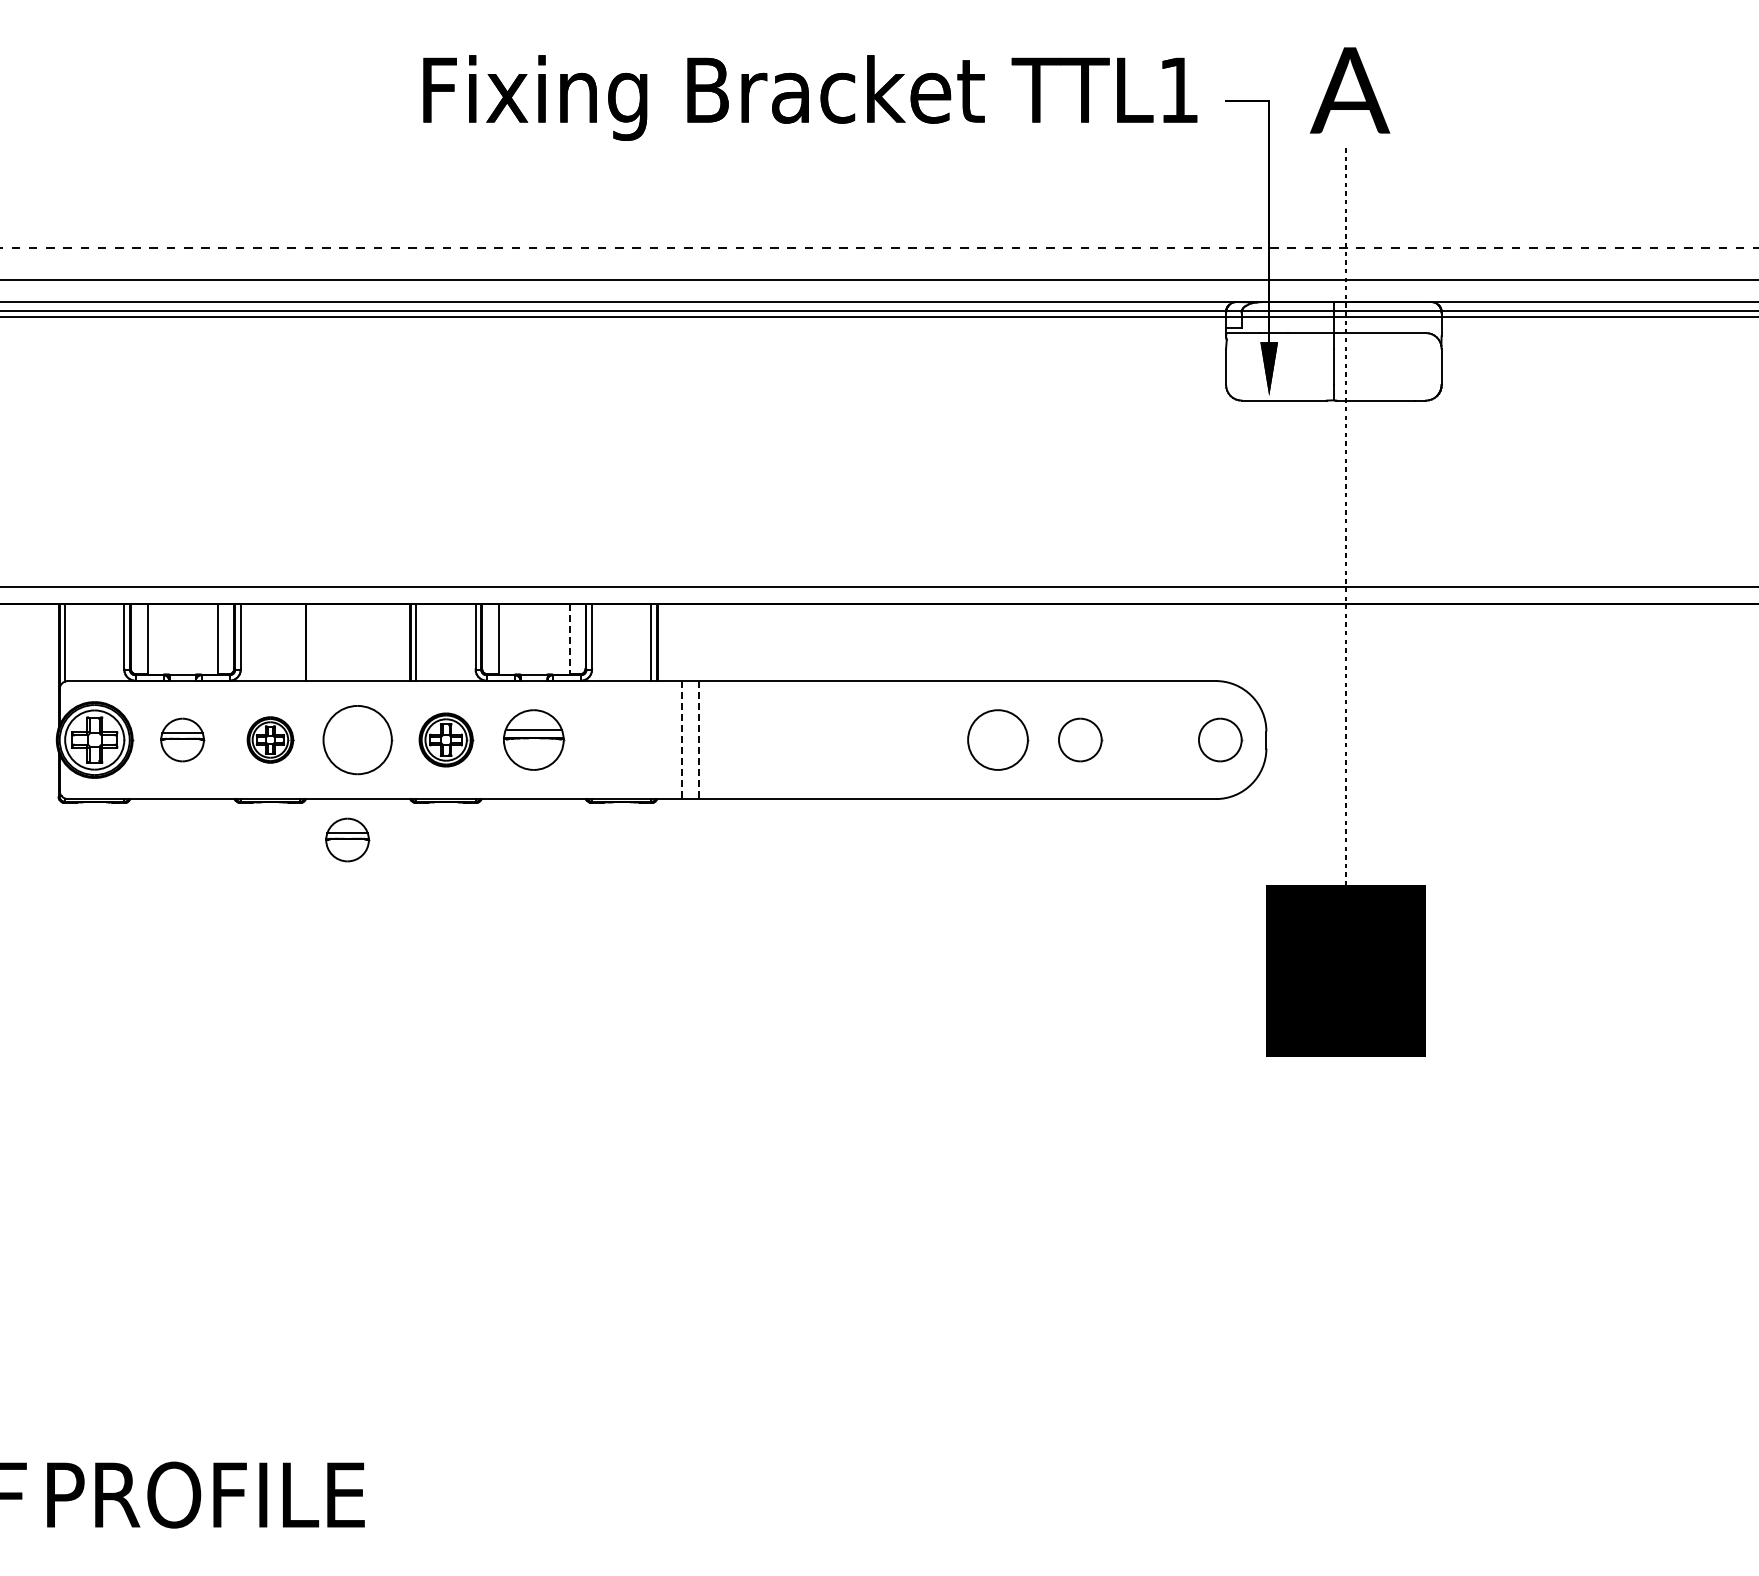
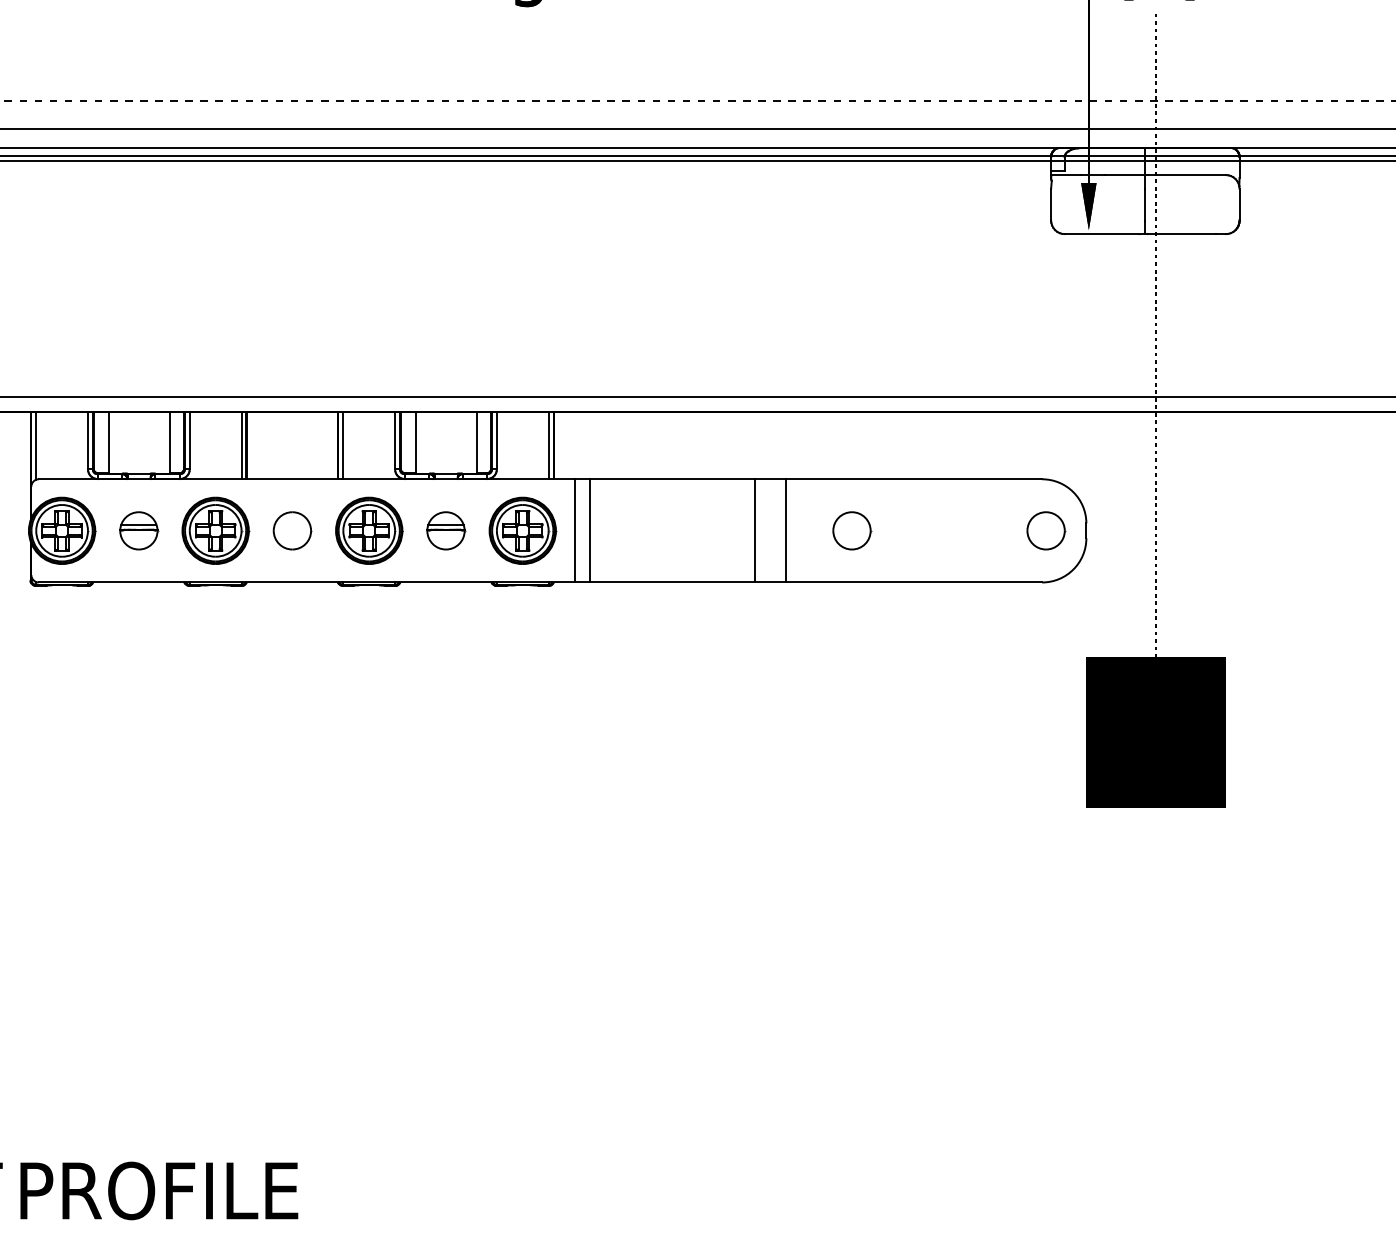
line: (569, 639) -> (477, 442), dashed -> solid
line: (299, 642) -> (241, 445), added
part: (270, 739) -> (215, 530), size x1.67
part: (358, 739) -> (292, 530), size x0.62
part: (446, 739) -> (369, 530), size x1.43
part: (533, 739) -> (445, 530), size x0.71
part: (621, 739) -> (522, 530), added
part: (998, 739) -> (852, 530), size x0.71
part: (1080, 739) -> (923, 530), removed
line: (681, 740) -> (575, 531), dashed -> solid
line: (699, 740) -> (590, 531), dashed -> solid
line: (887, 740) -> (755, 531), added
line: (922, 740) -> (785, 531), added
part: (347, 839) -> (283, 617), removed

